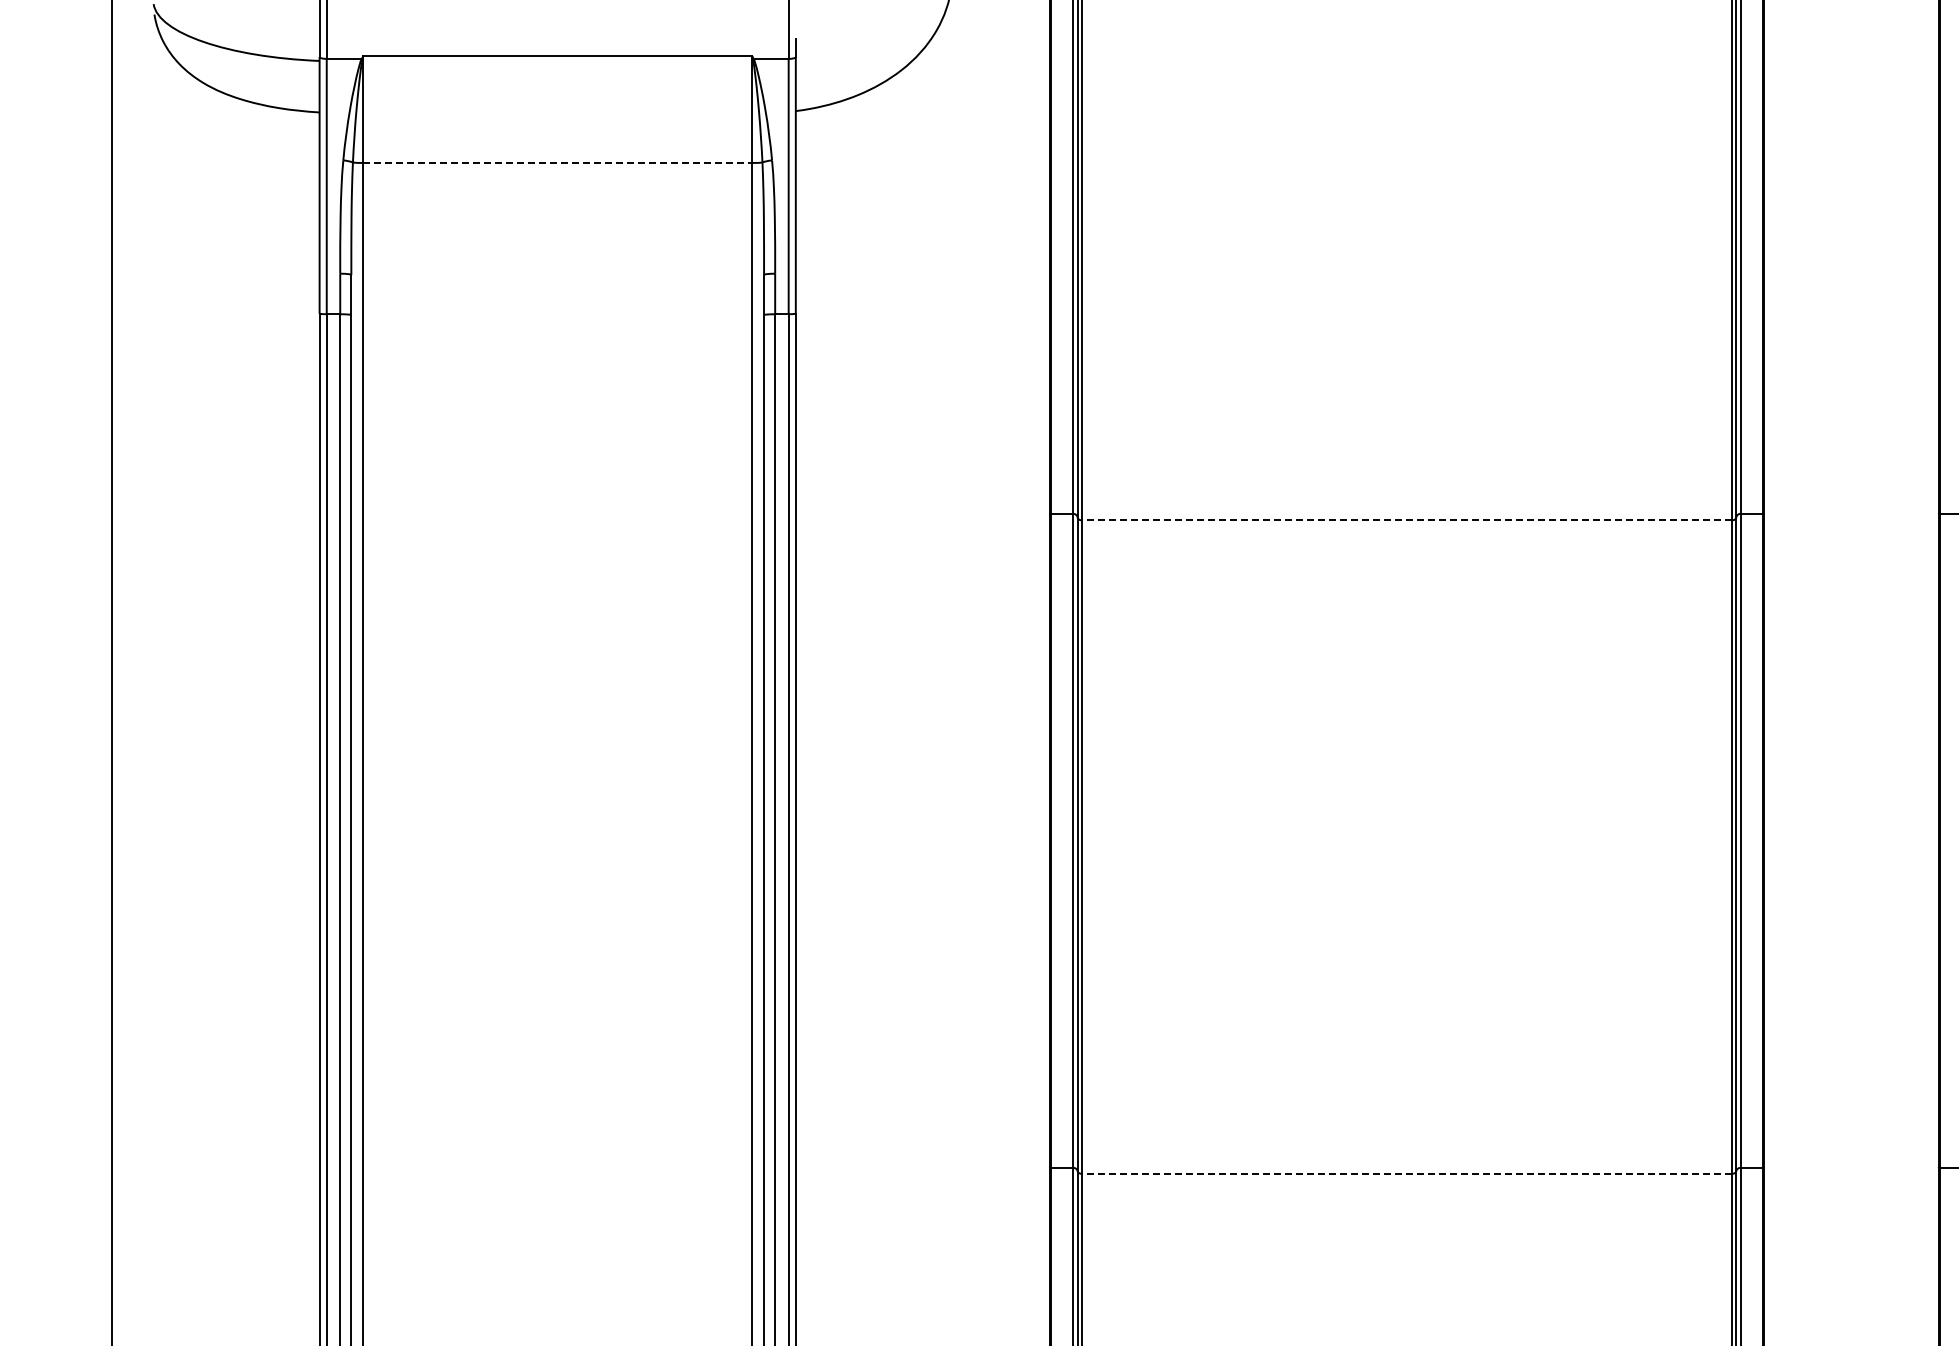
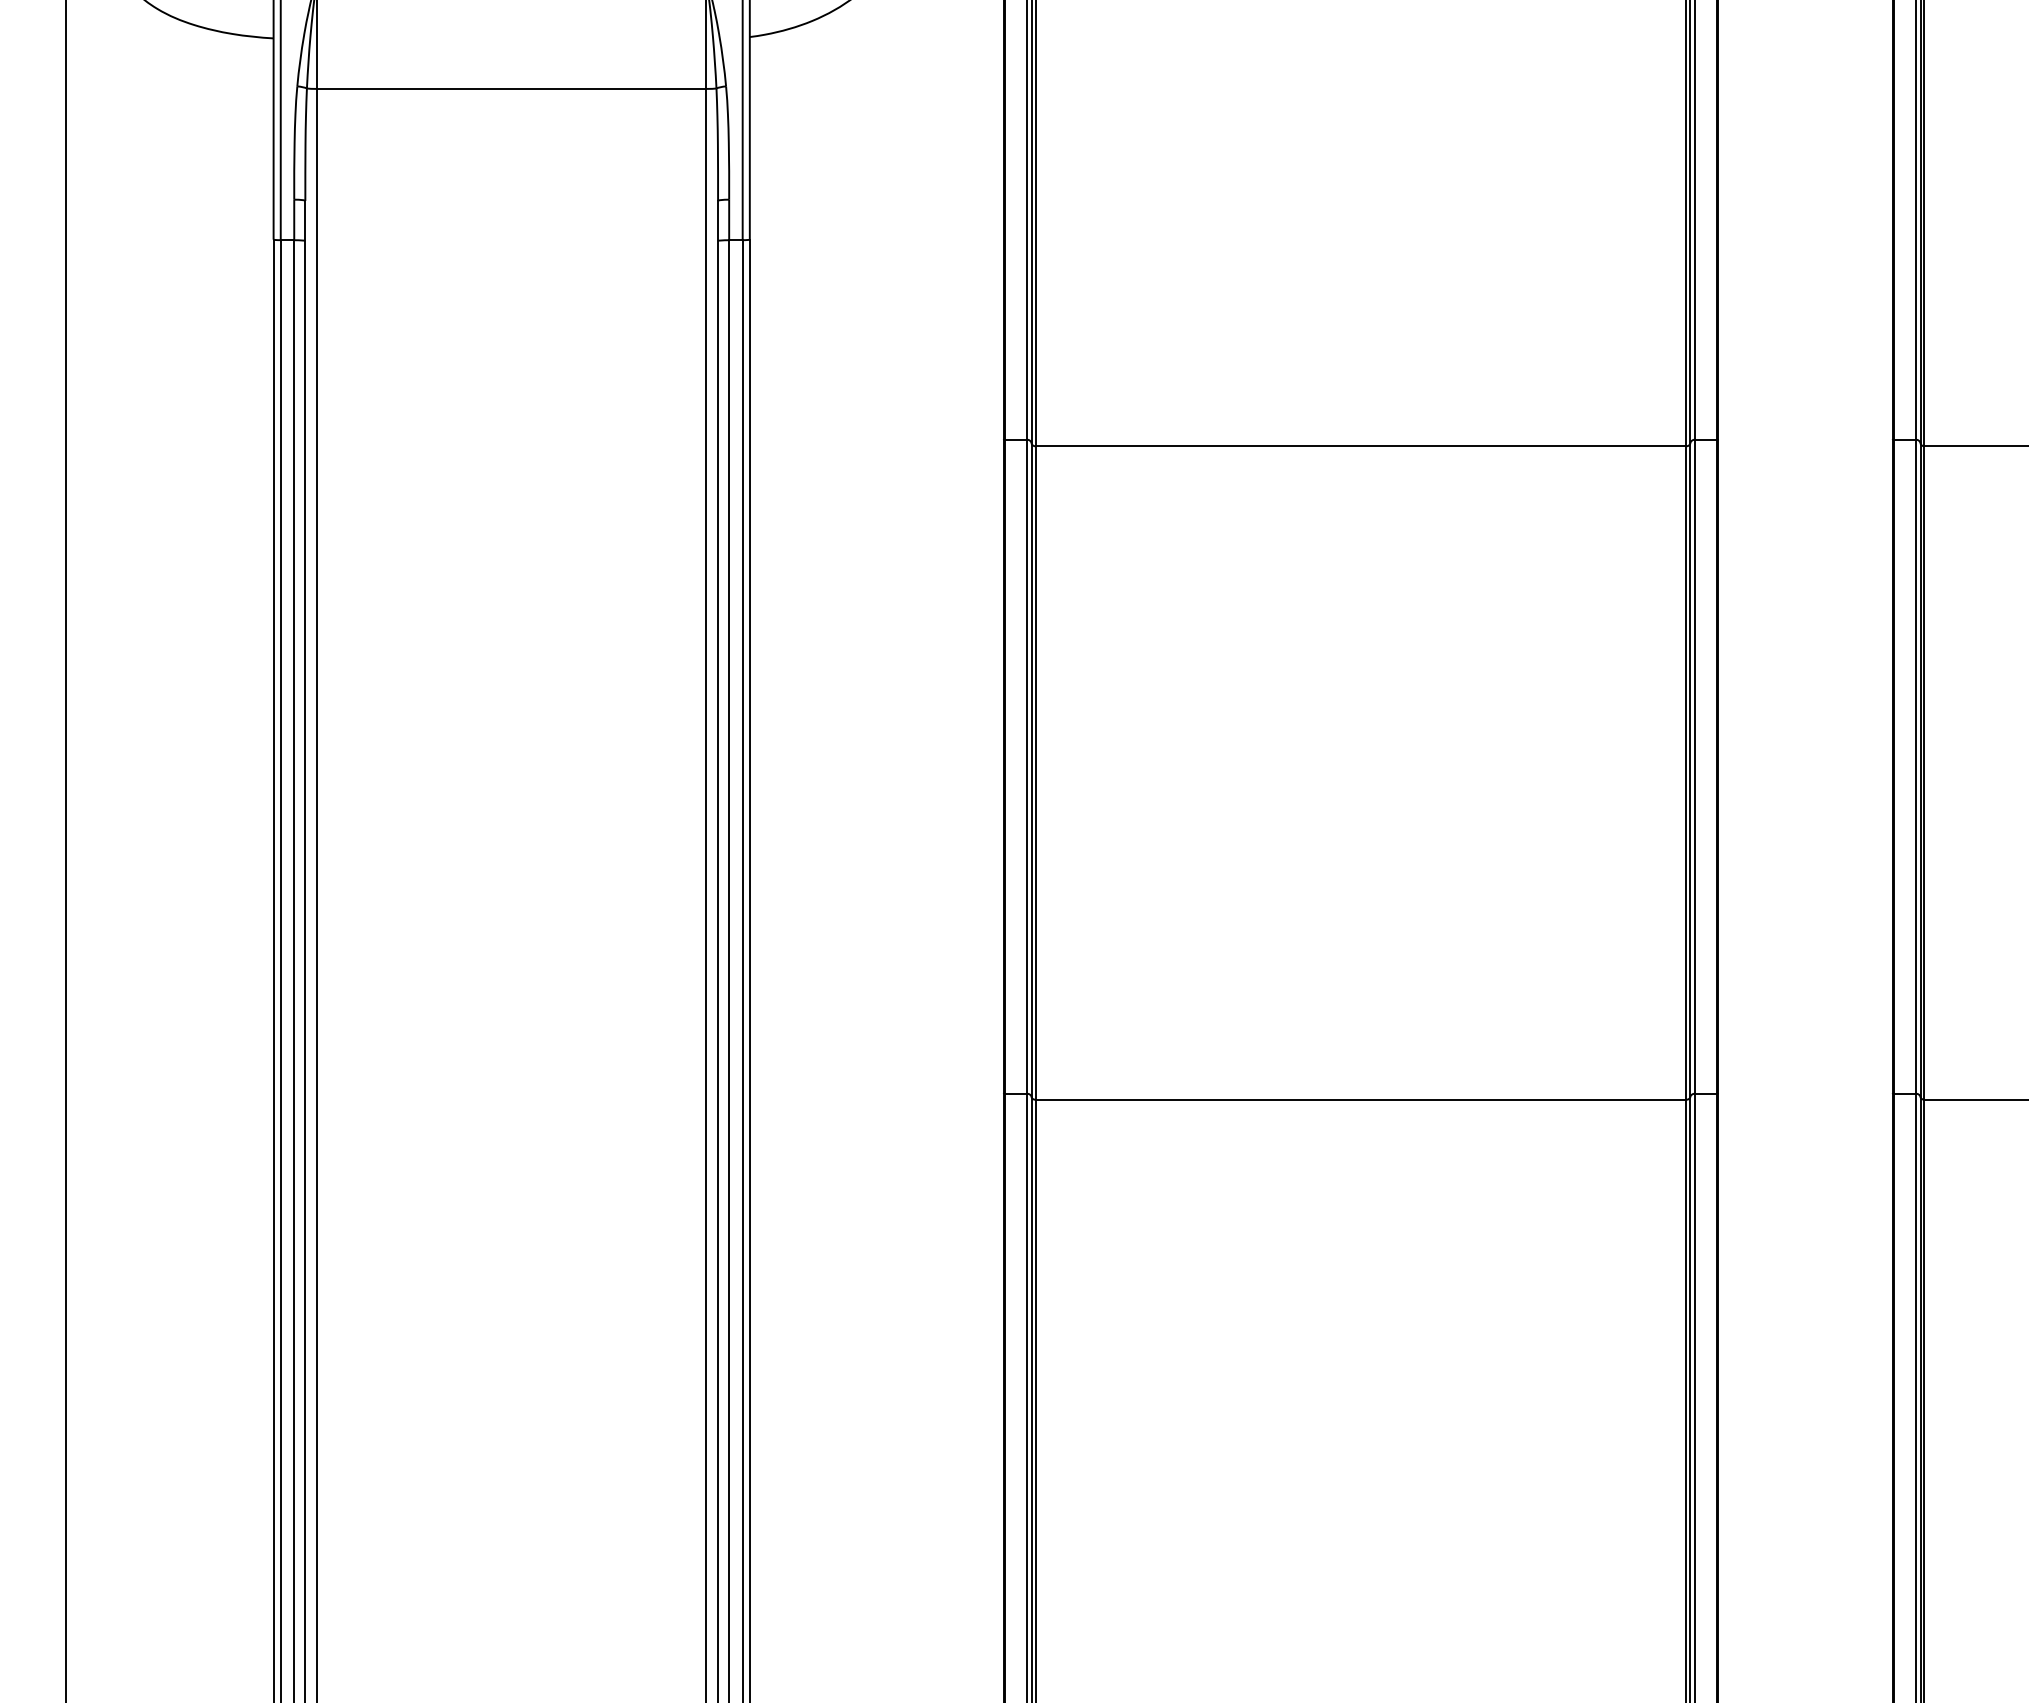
line: (558, 162) -> (512, 88), dashed -> solid
line: (1406, 520) -> (1360, 446), dashed -> solid
line: (1406, 1173) -> (1360, 1099), dashed -> solid

